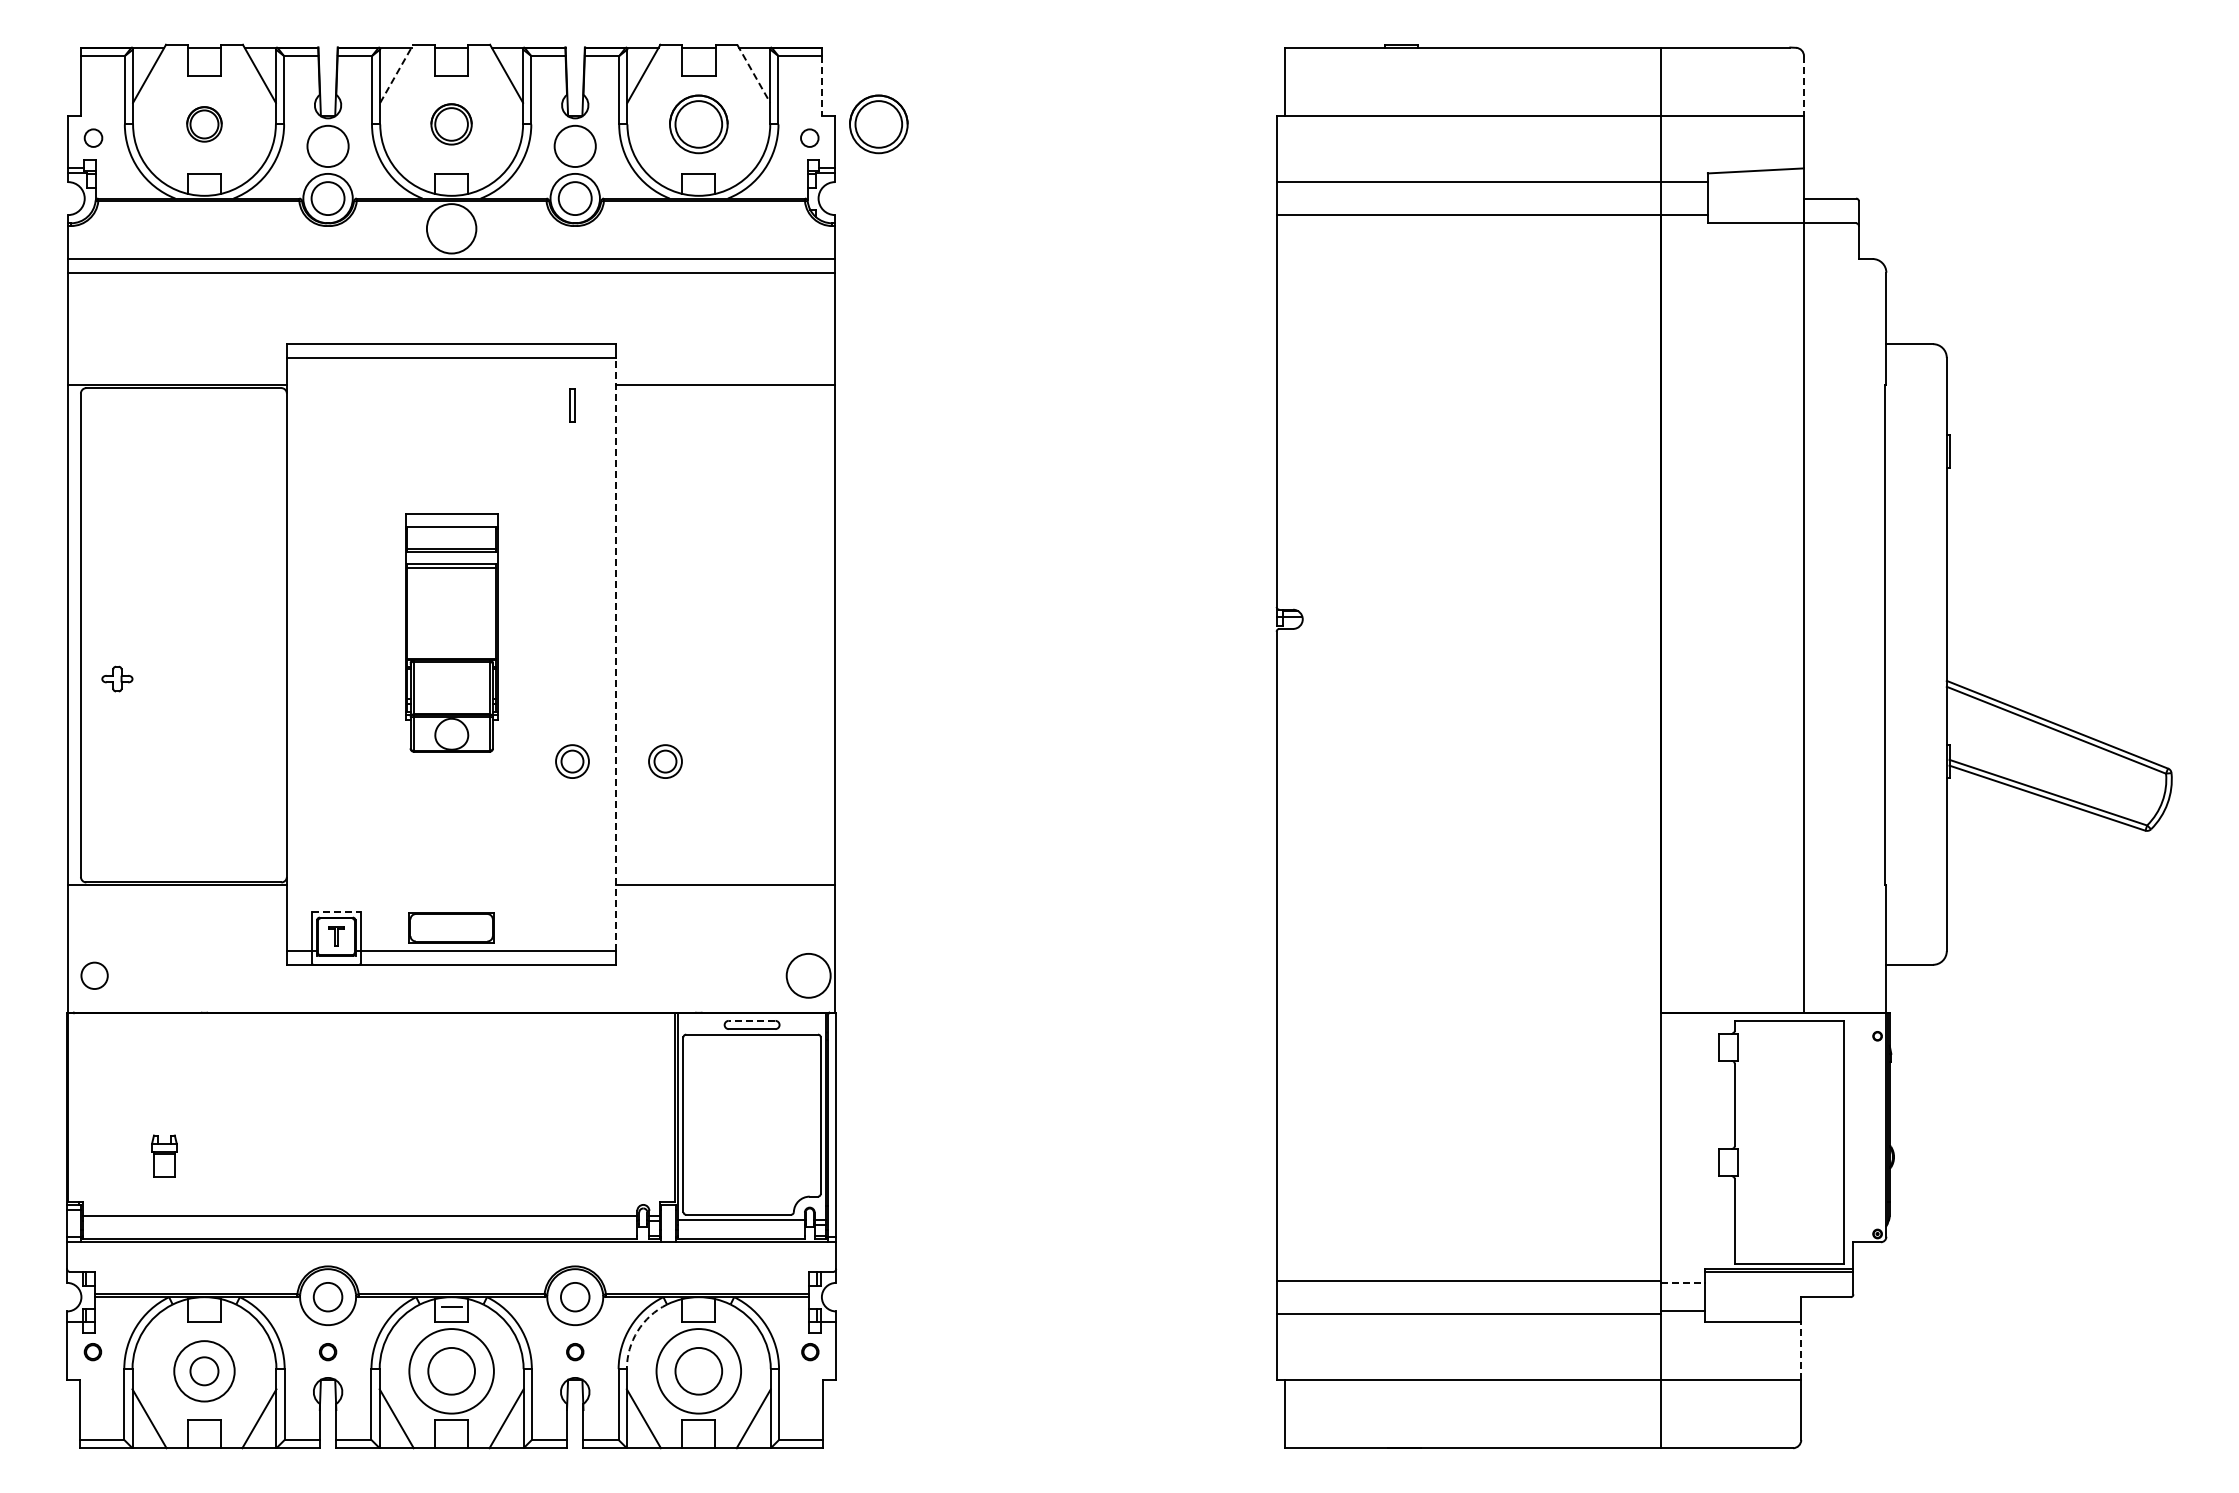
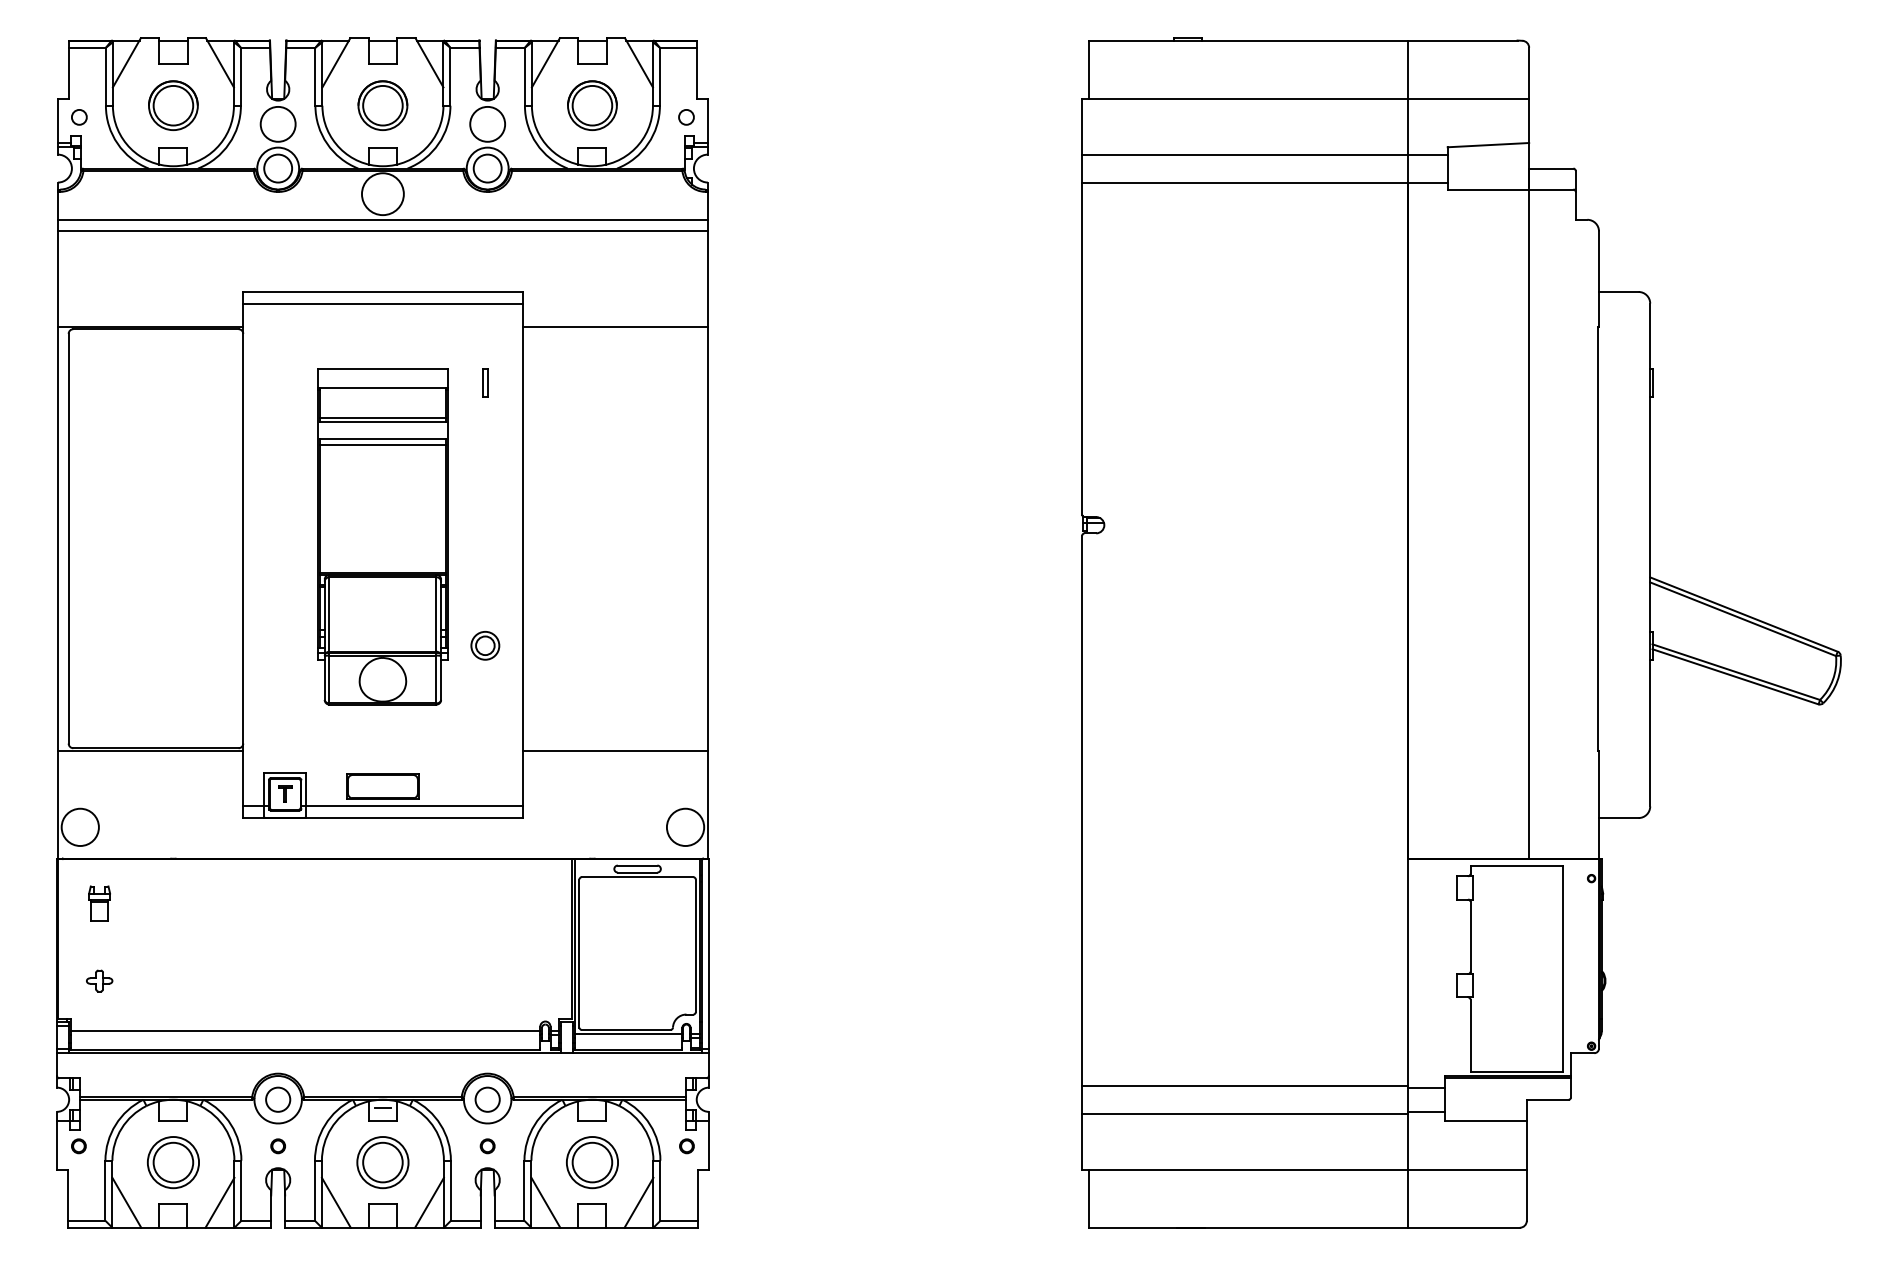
line: (396, 73) -> (336, 62), dashed -> solid
line: (754, 74) -> (639, 63), dashed -> solid
line: (822, 86) -> (697, 73), dashed -> solid
line: (1803, 86) -> (1528, 73), dashed -> solid
part: (204, 124) -> (173, 105), size x1.67
part: (451, 124) -> (382, 105), size x1.43
part: (878, 124) -> (744, 105), removed
part: (572, 405) -> (485, 382), moved
part: (451, 632) -> (382, 536), size x1.67
line: (616, 654) -> (522, 555), dashed -> solid
part: (117, 678) -> (99, 980), moved
part: (665, 761) -> (564, 645), removed
line: (336, 912) -> (285, 773), dashed -> solid
circle: (94, 975) -> (80, 827), size x1.67
line: (751, 1020) -> (637, 865), dashed -> solid
part: (164, 1155) -> (99, 903), moved
line: (1683, 1282) -> (1427, 1087), dashed -> solid
arc: (637, 1331) -> (540, 1128), dashed -> solid
line: (1801, 1351) -> (1527, 1145), dashed -> solid
circle: (204, 1370) -> (173, 1161), size x1.67
circle: (451, 1371) -> (382, 1162), size x0.71
circle: (698, 1371) -> (592, 1162), size x0.71

